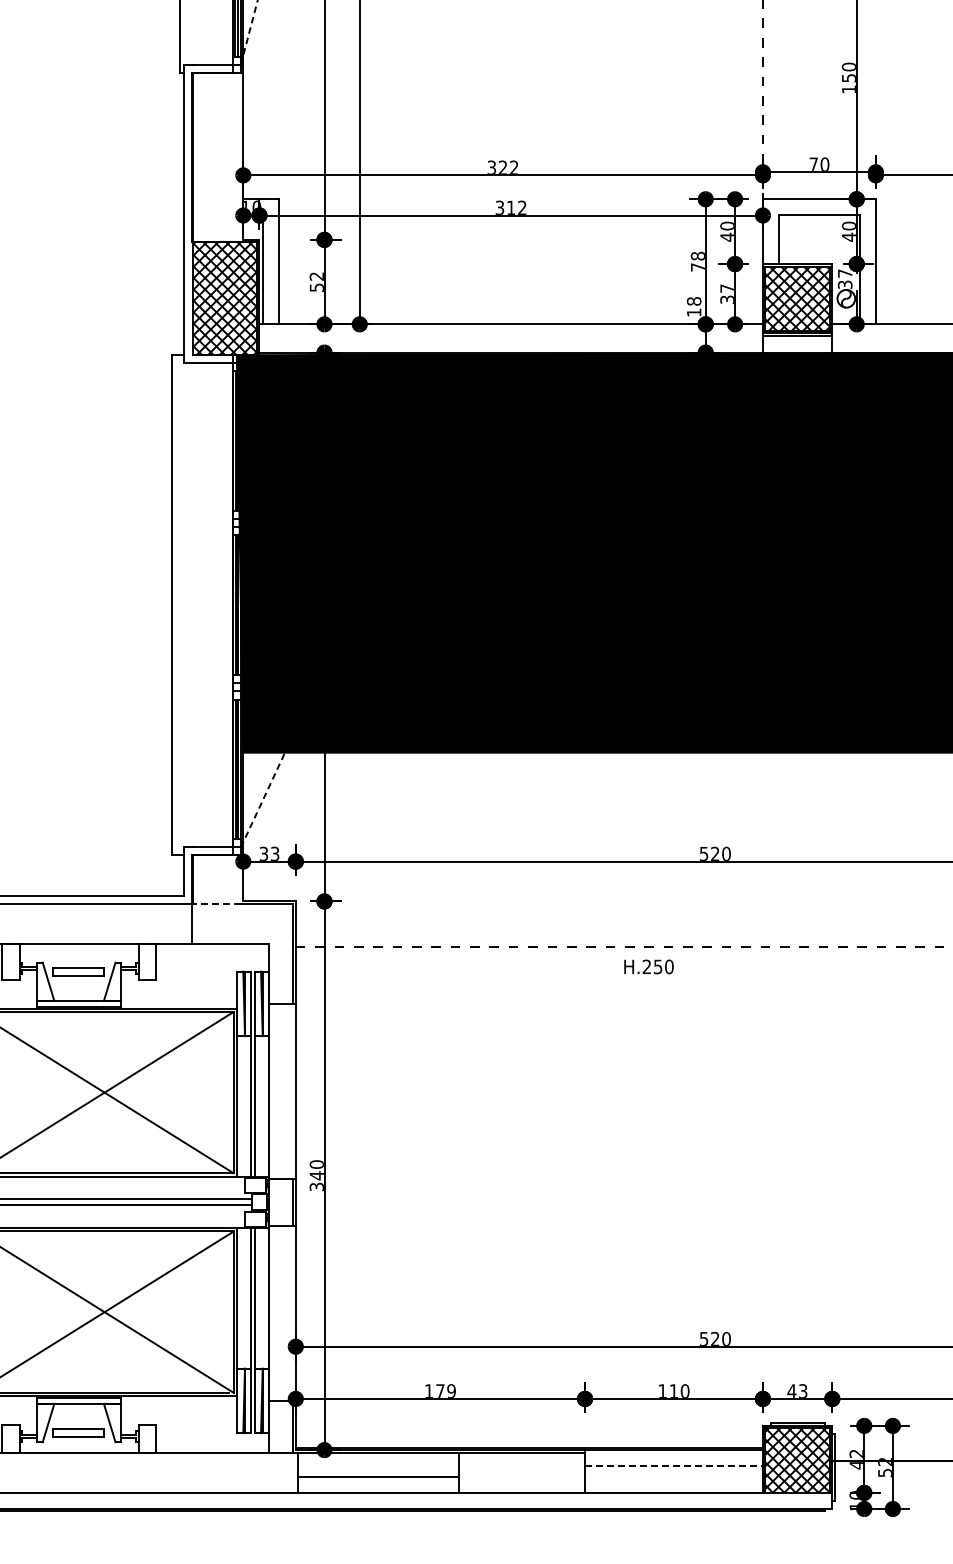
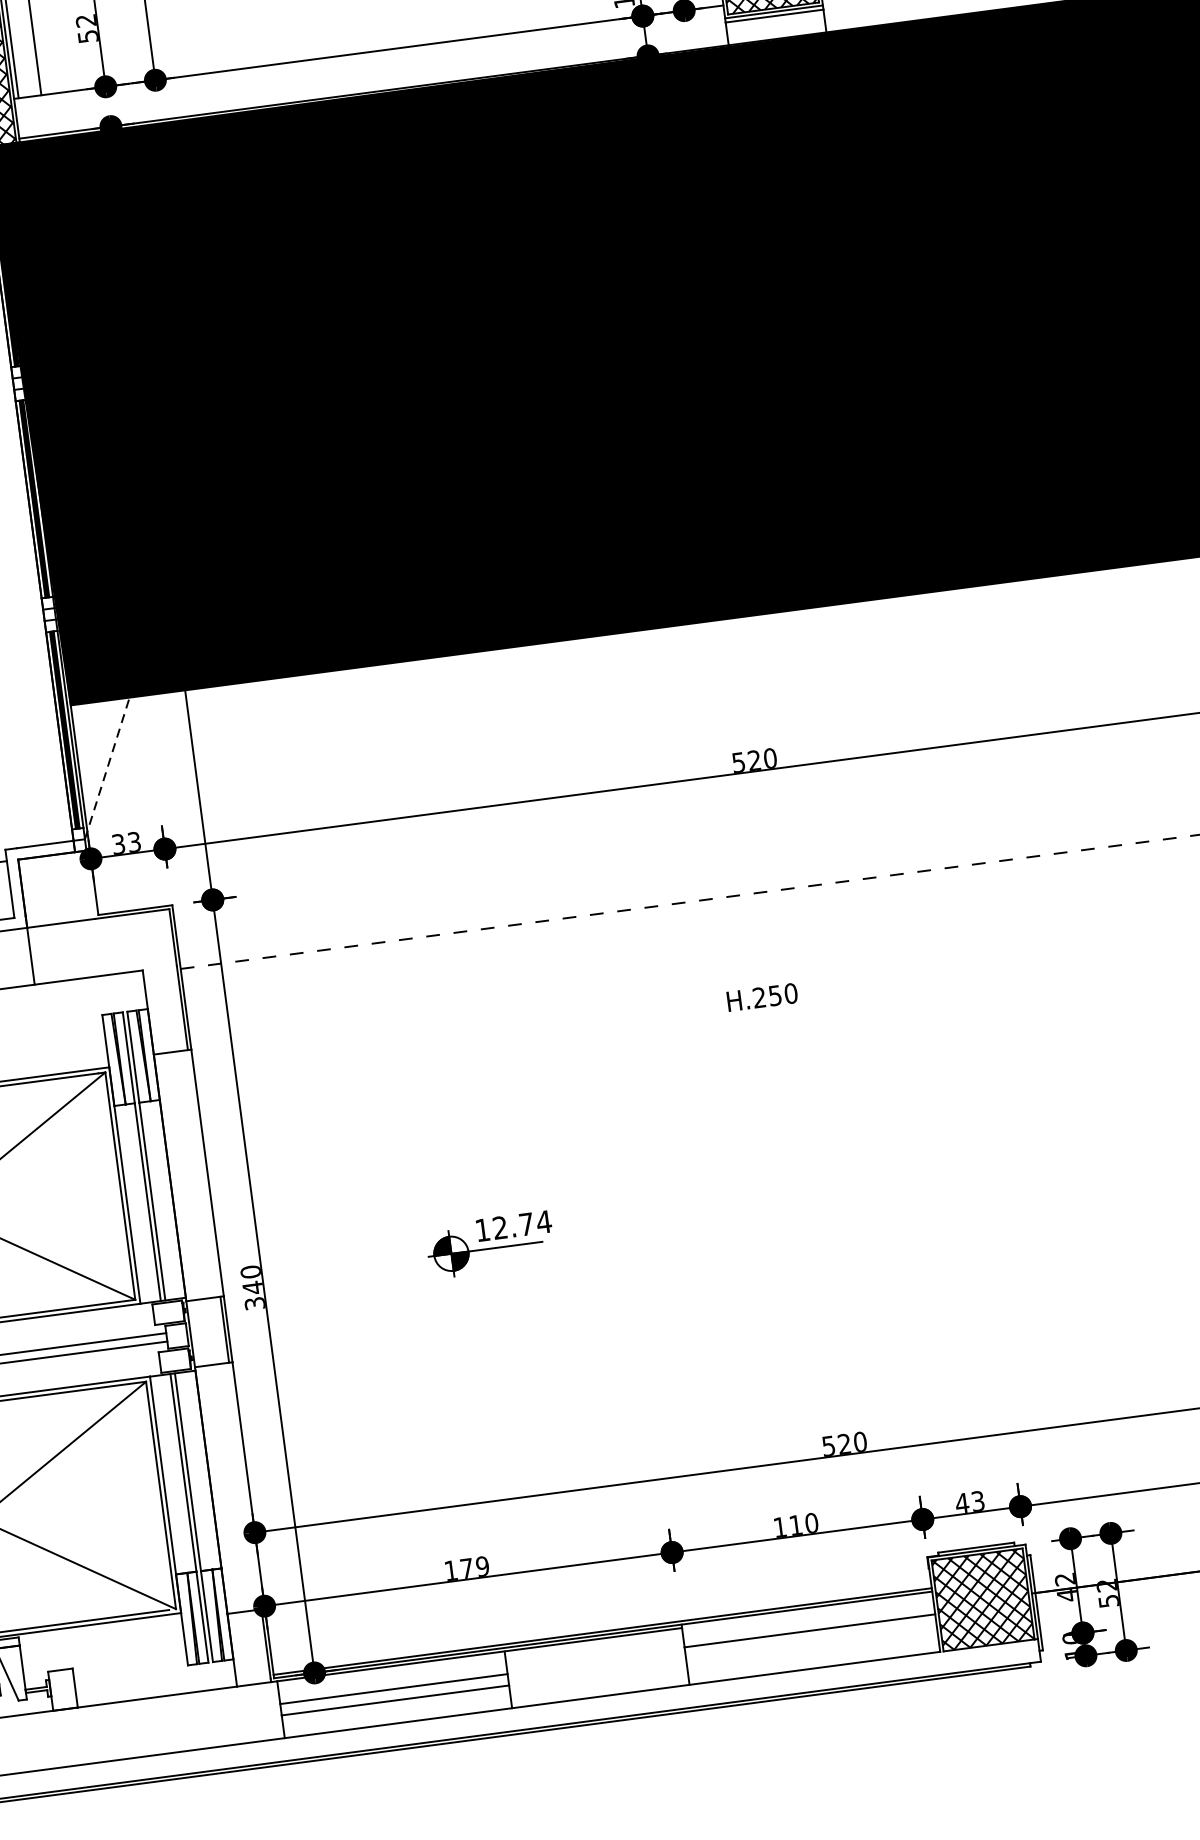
line: (216, 903) -> (60, 922), dashed -> solid
text: (648, 966) -> (761, 996), moved
part: (486, 1167) -> (490, 1244), added
line: (673, 1466) -> (809, 1631), dashed -> solid
line: (378, 1468) -> (394, 1688), added

